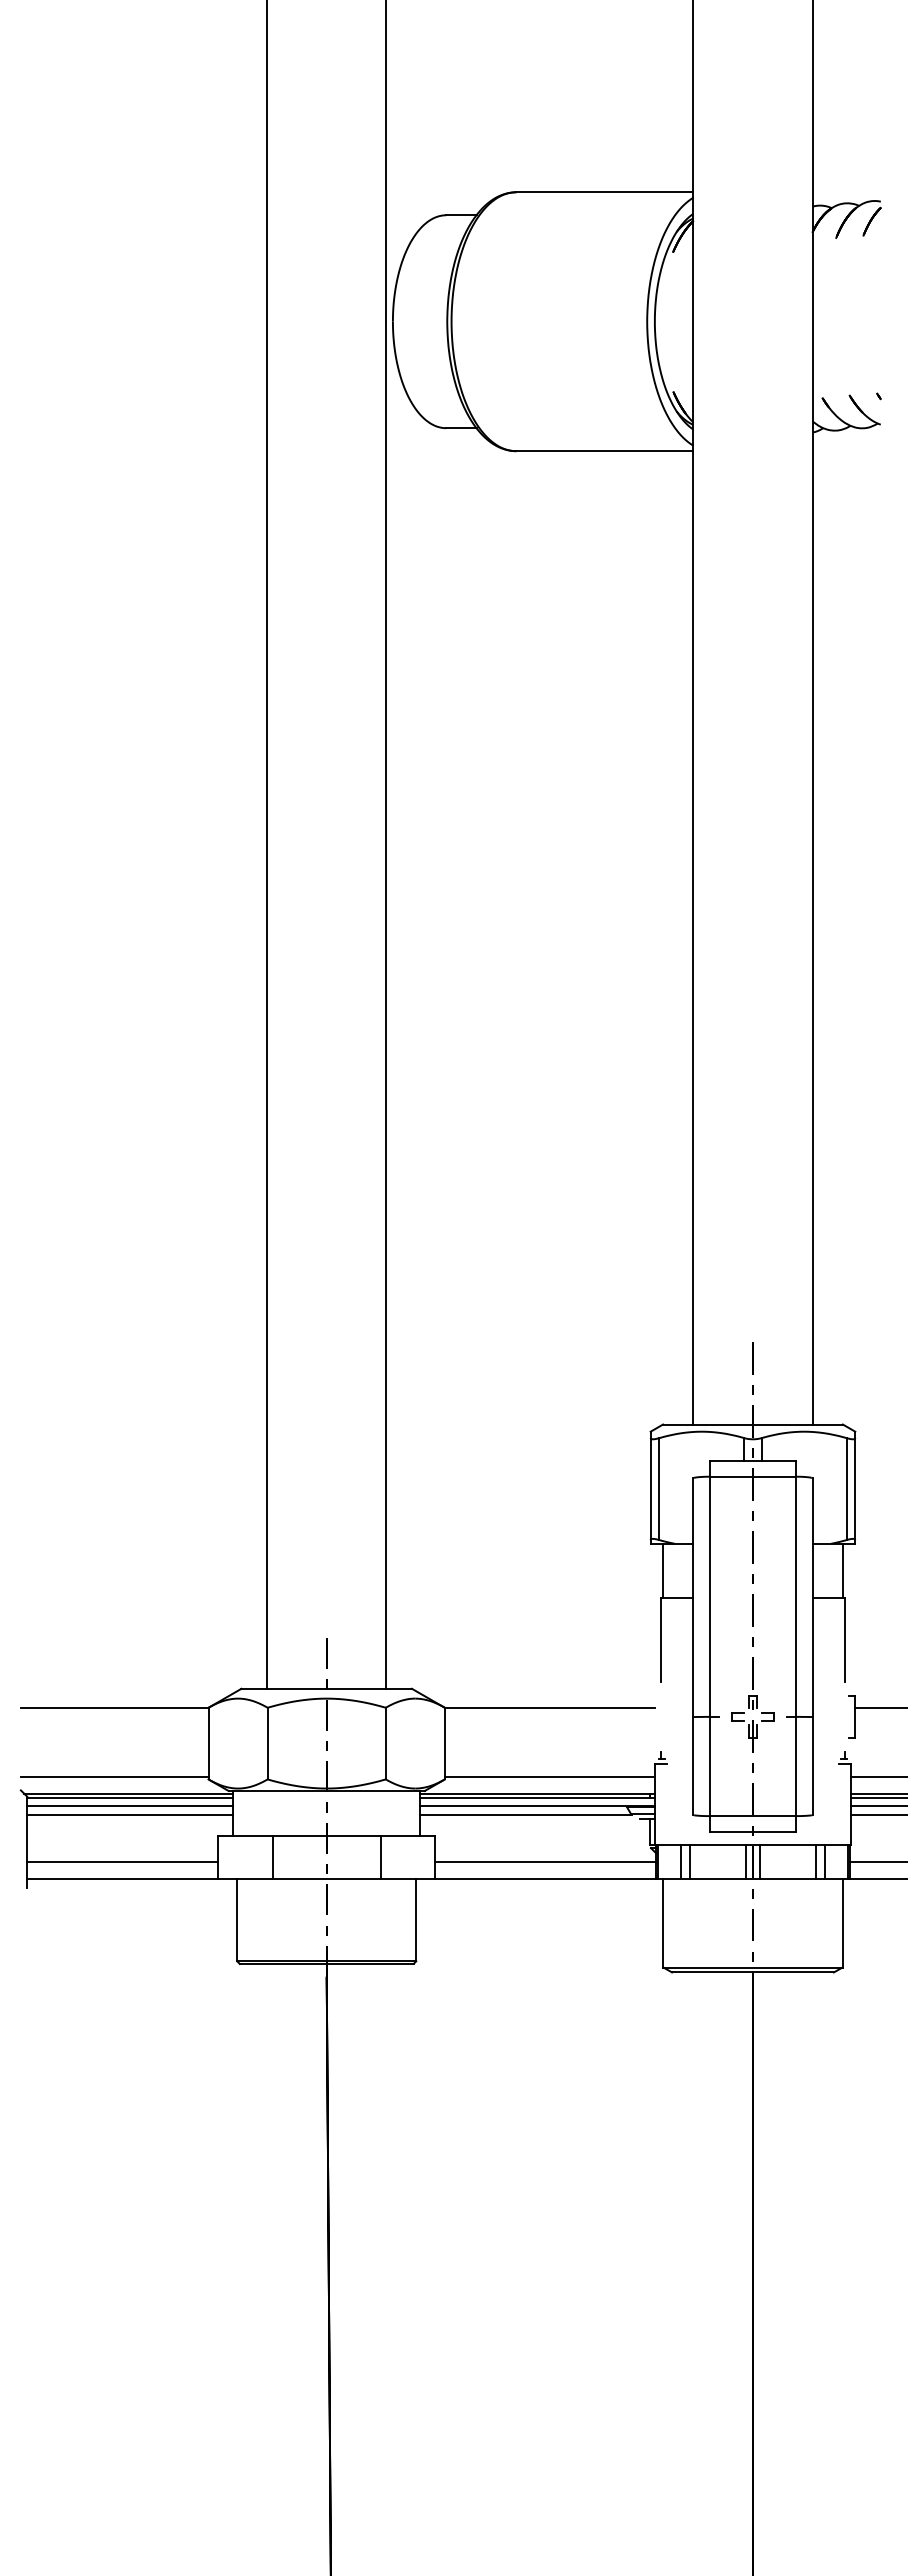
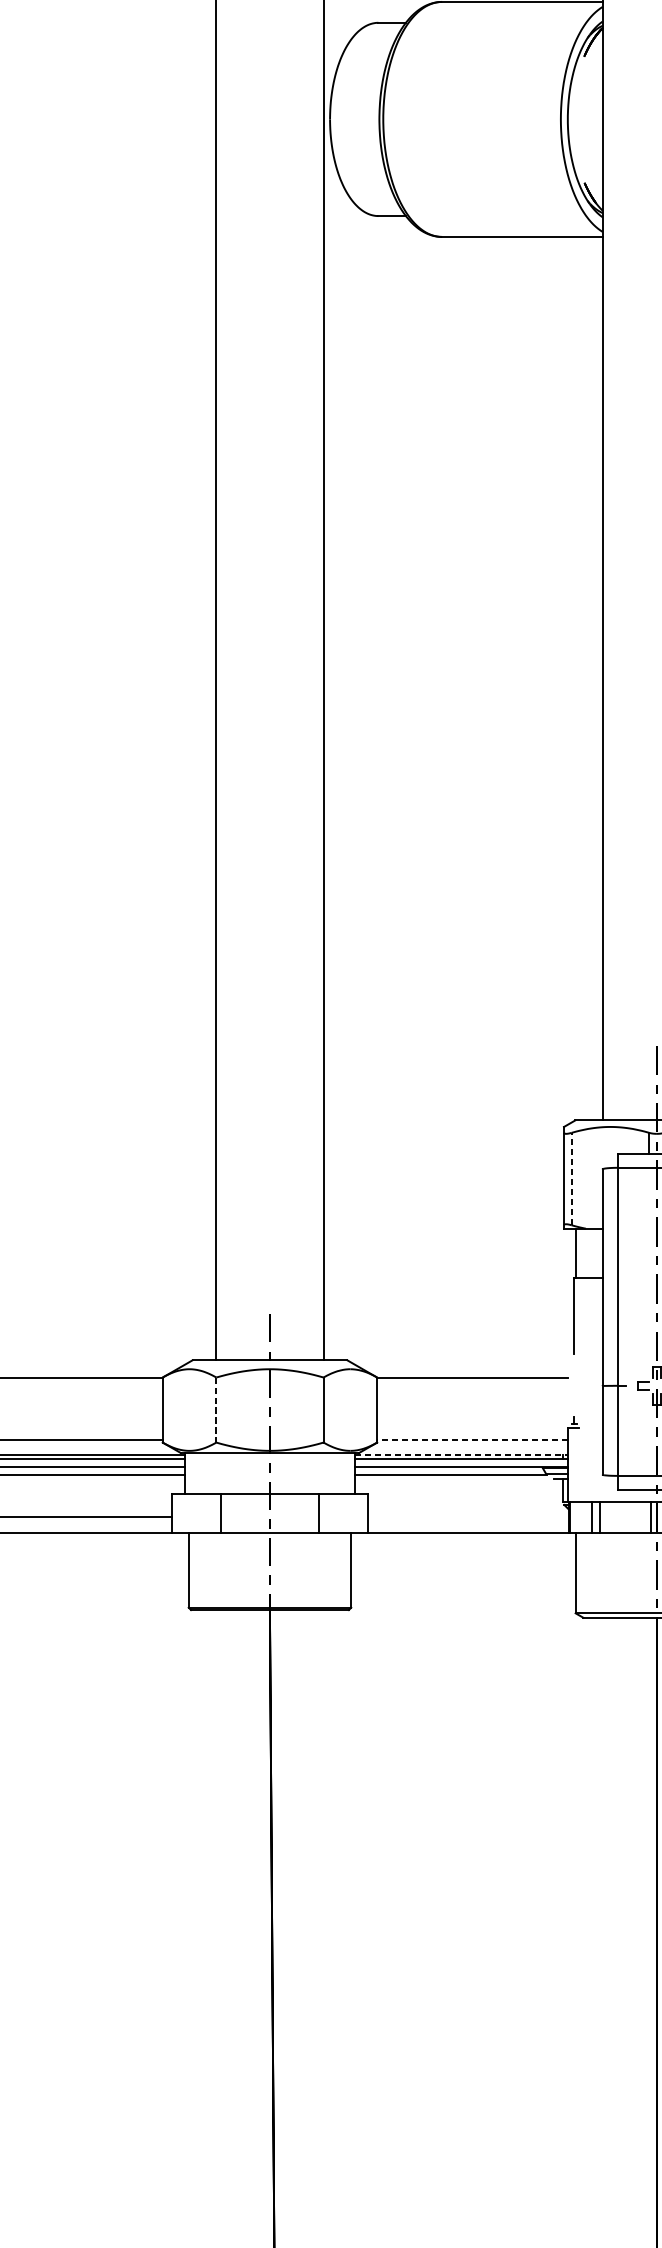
line: (659, 1489) -> (572, 1179), solid -> dashed
line: (267, 1743) -> (216, 1409), solid -> dashed
line: (549, 1776) -> (472, 1439), solid -> dashed
line: (538, 1793) -> (462, 1455), solid -> dashed
line: (545, 1861) -> (468, 1517), removed

